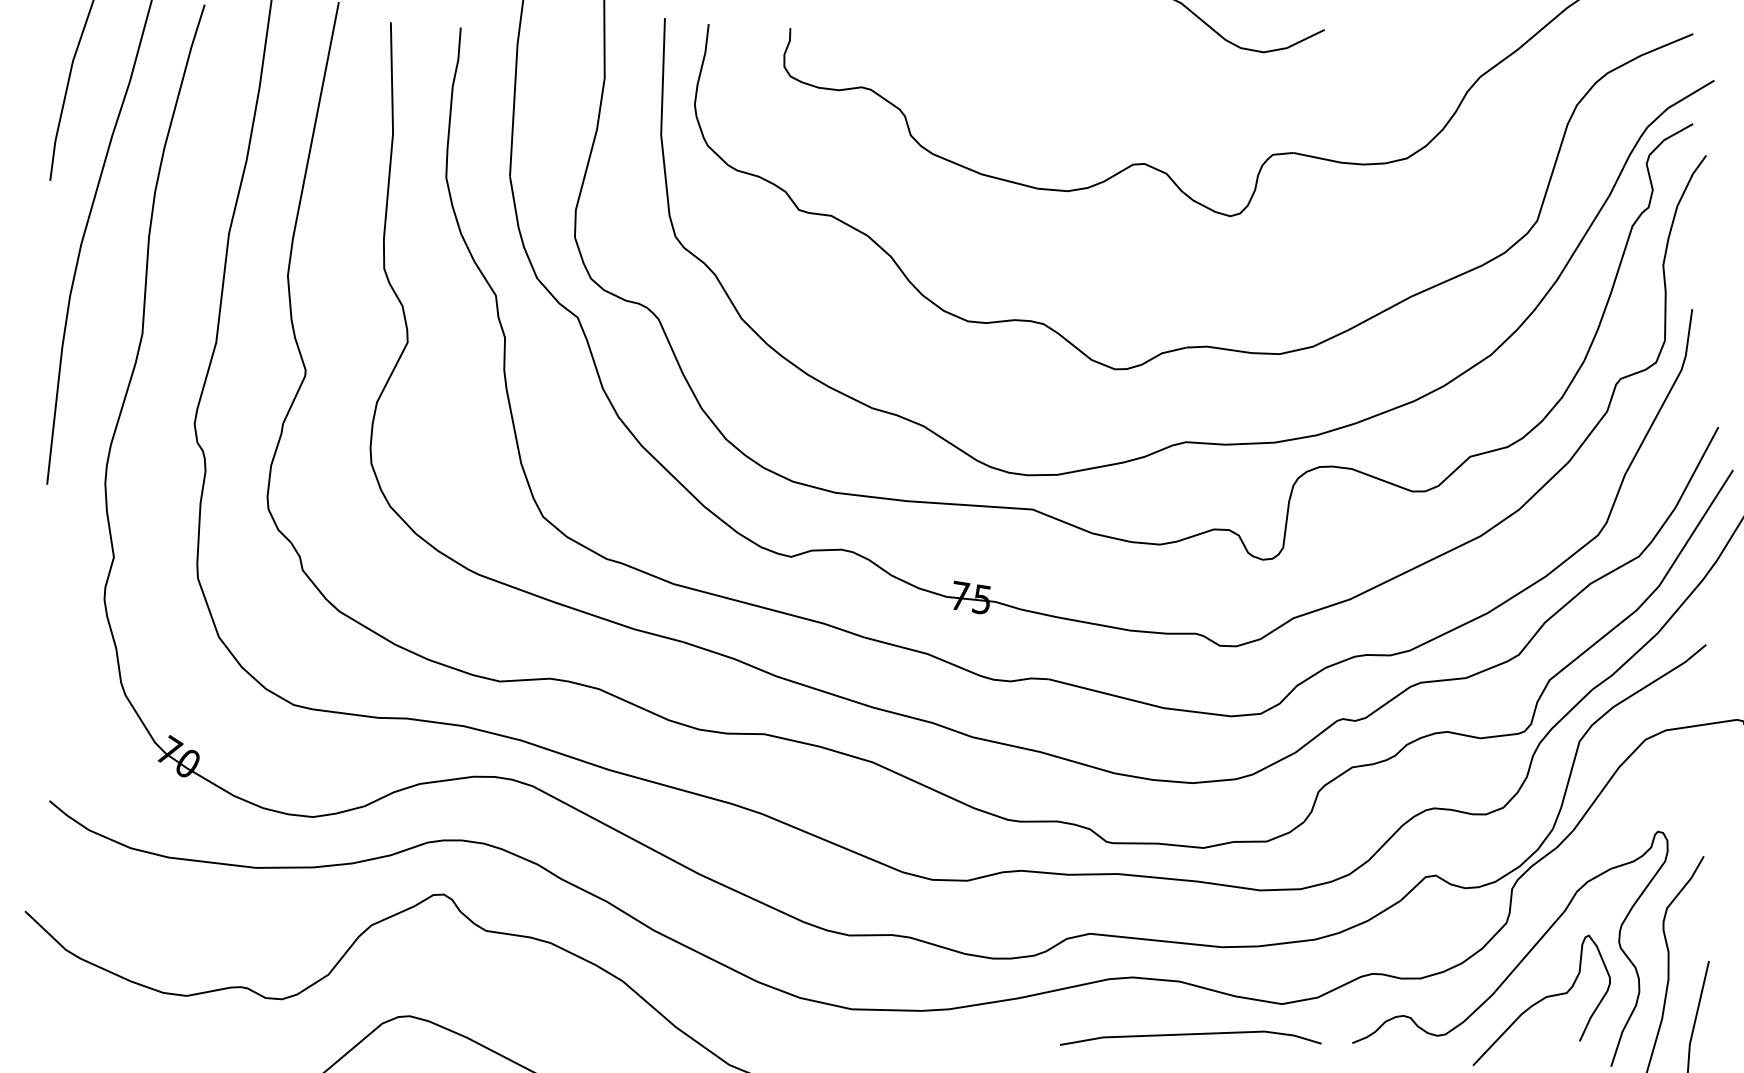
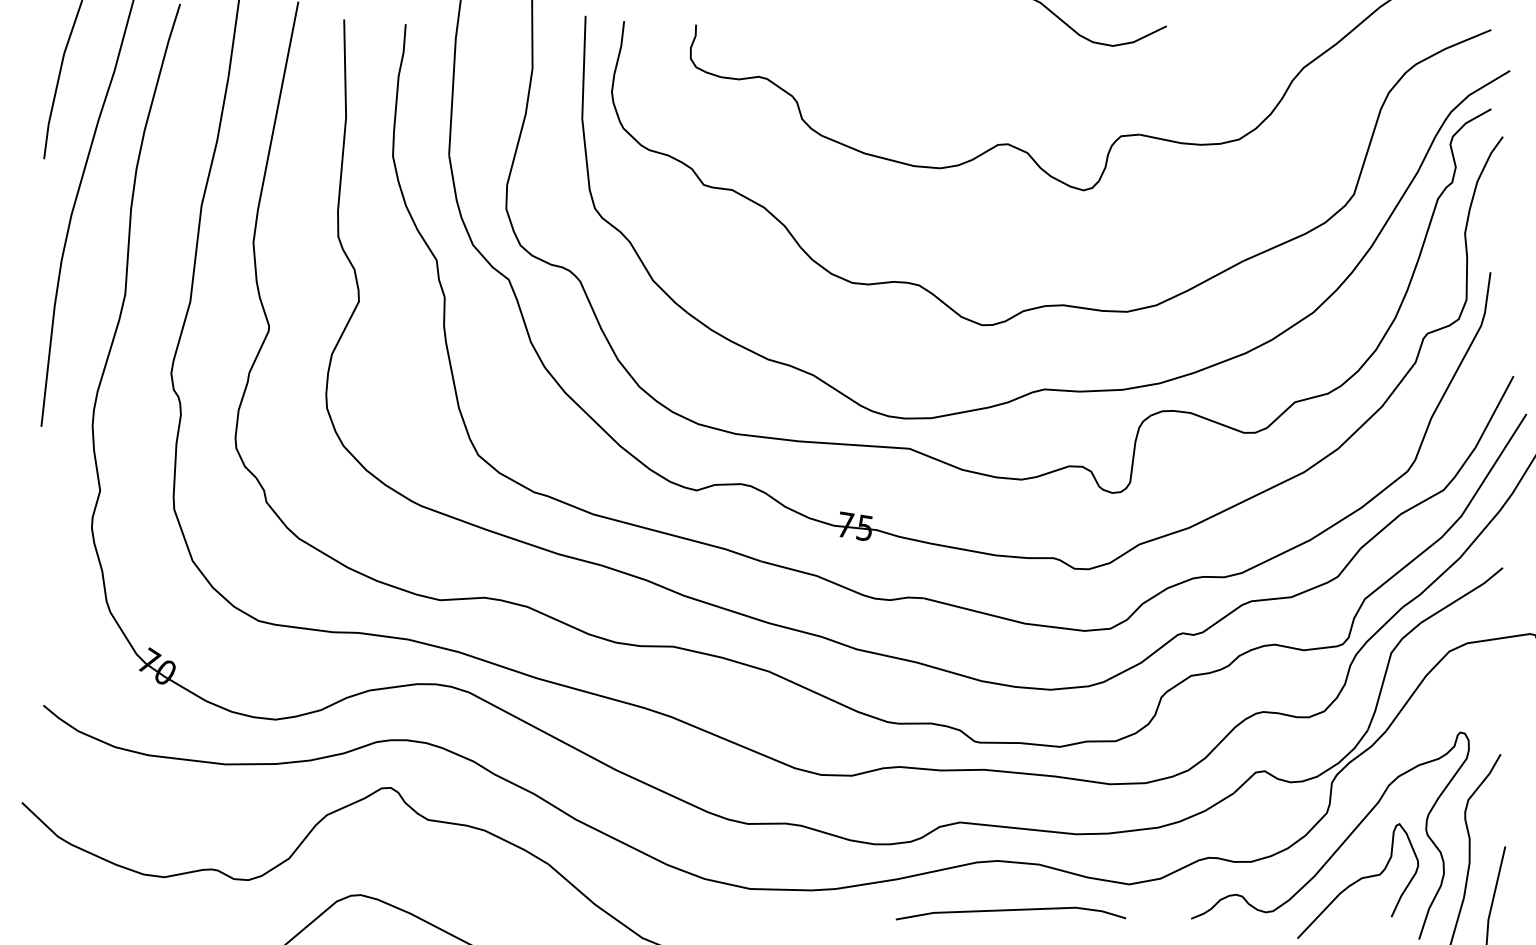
line: (1190, 1035) -> (1010, 911), moved

